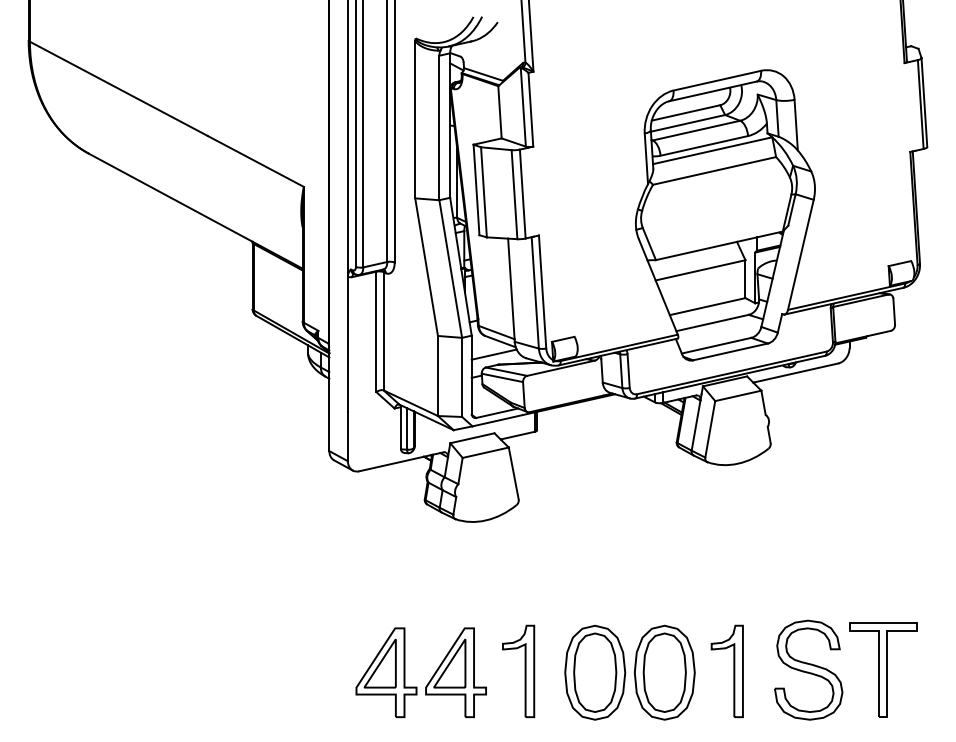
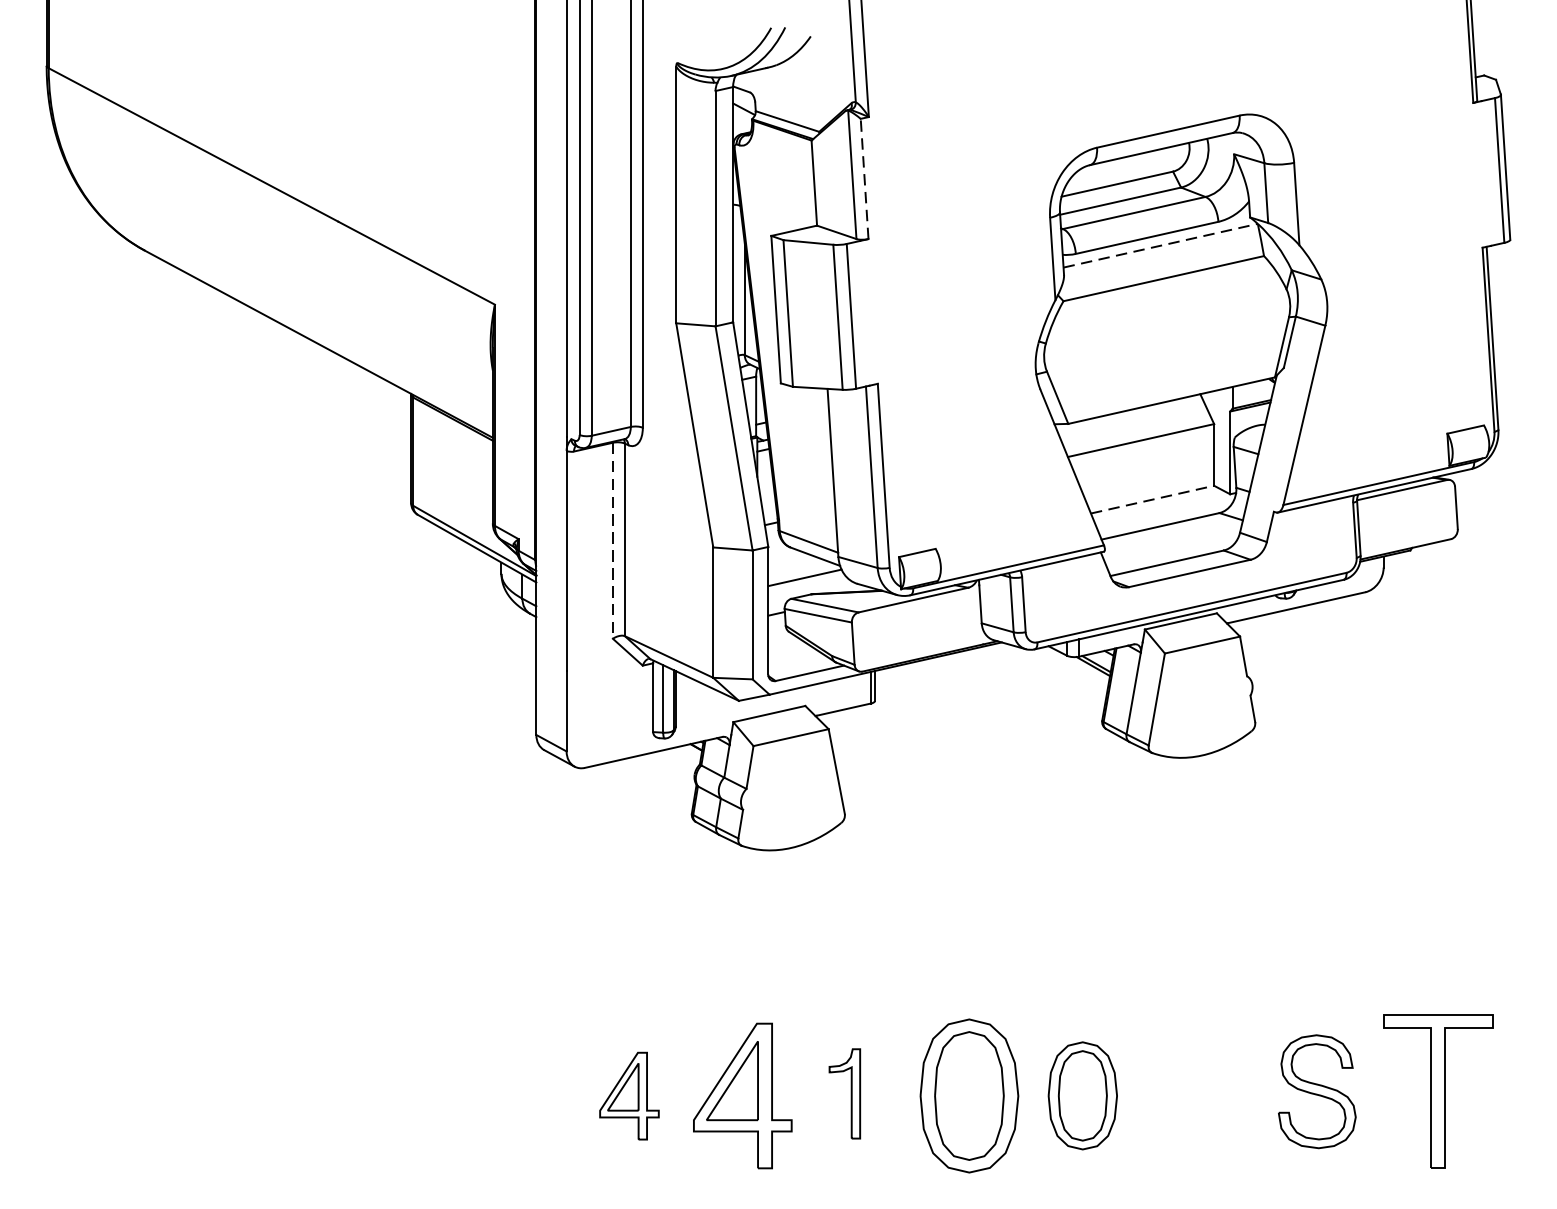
line: (530, 109) -> (864, 178), solid -> dashed
line: (713, 150) -> (1162, 245), solid -> dashed
line: (707, 306) -> (1152, 499), solid -> dashed
line: (376, 332) -> (613, 541), solid -> dashed
part: (808, 669) -> (1316, 1090), size x0.7
part: (518, 671) -> (844, 1093), size x0.6
part: (733, 671) -> (1194, 1093), removed
part: (386, 672) -> (629, 1095), size x0.6
part: (664, 672) -> (1082, 1095), size x0.7

